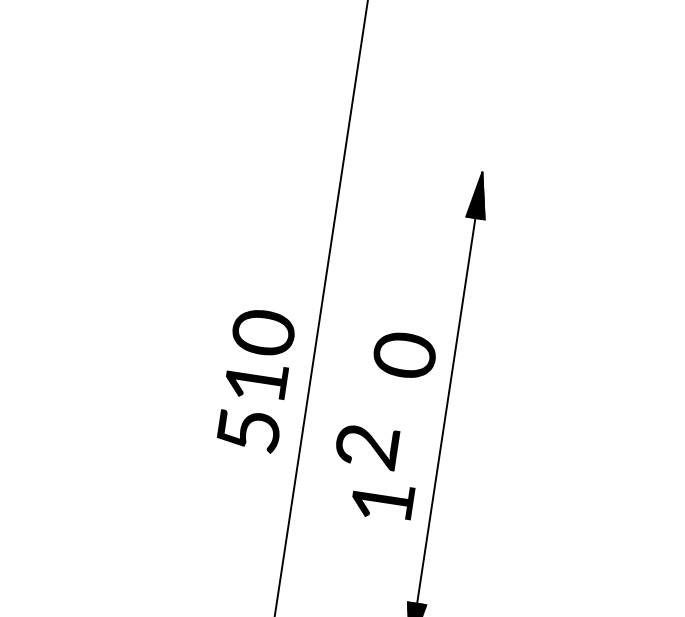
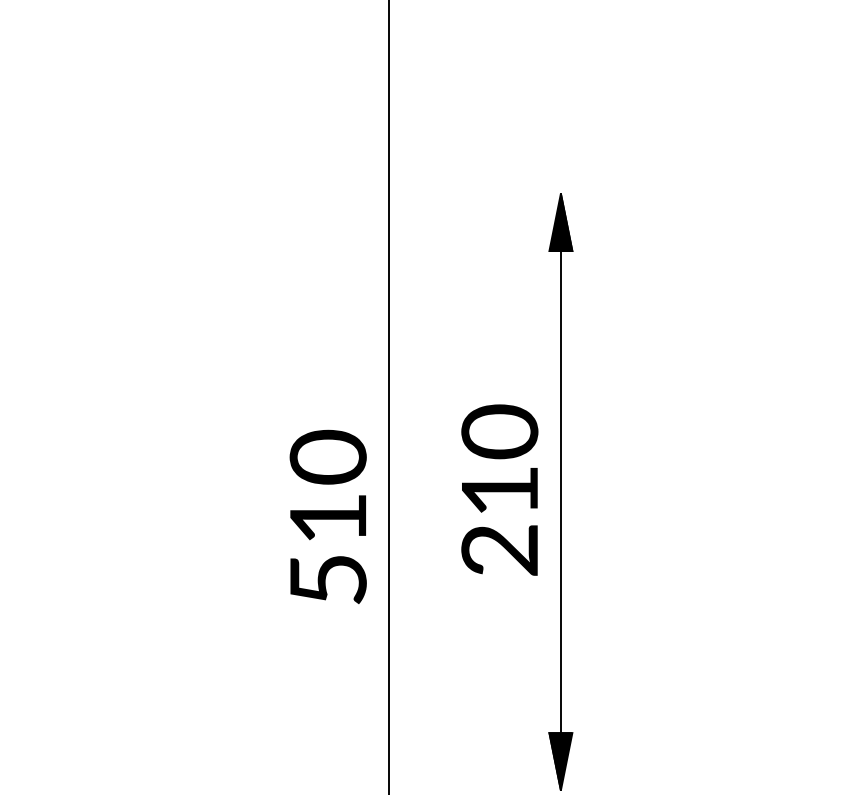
text: (255, 379) -> (327, 516), moved
text: (366, 446) -> (499, 550), moved
text: (382, 501) -> (499, 490), moved

